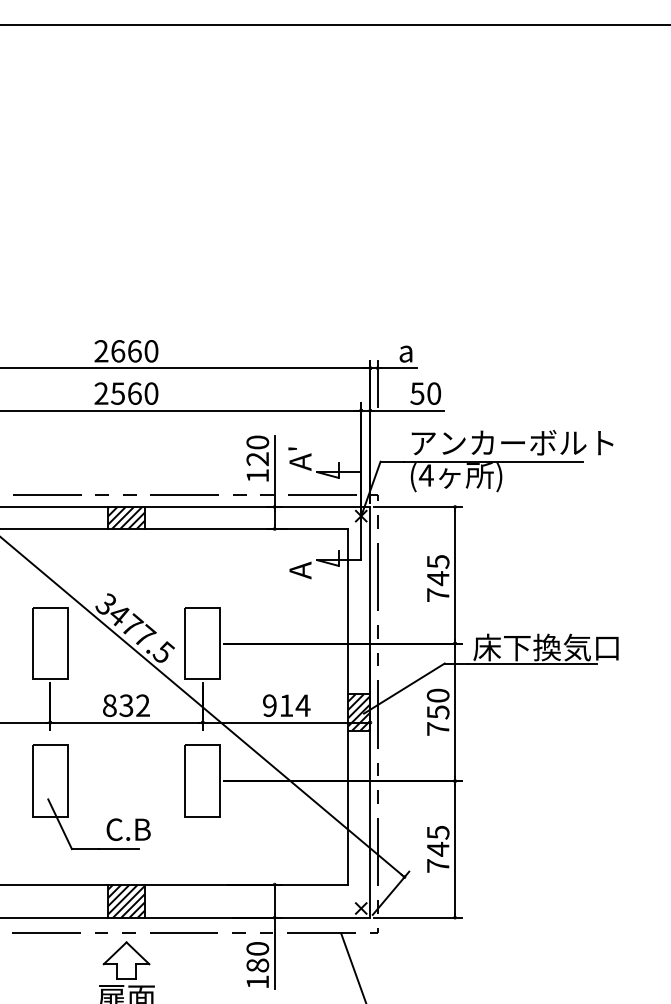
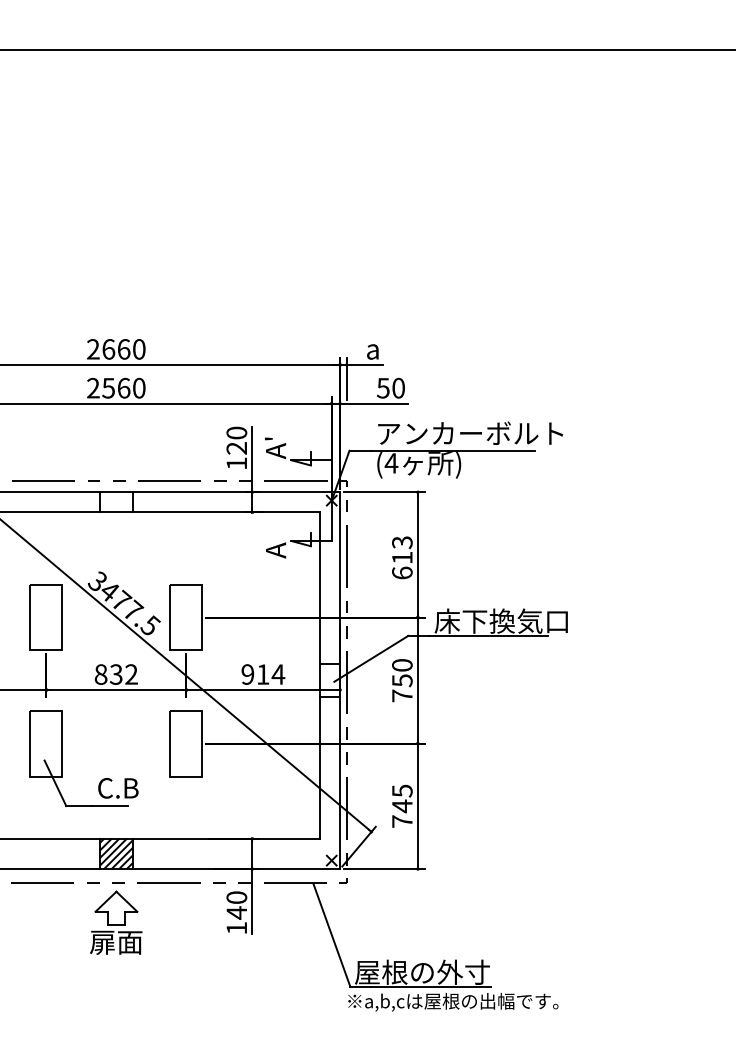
hatch: (126, 518) -> (116, 502), removed
text: (438, 578) -> (402, 557), 745 -> 613
hatch: (358, 712) -> (329, 680), removed
text: (257, 965) -> (236, 912), 180 -> 140

